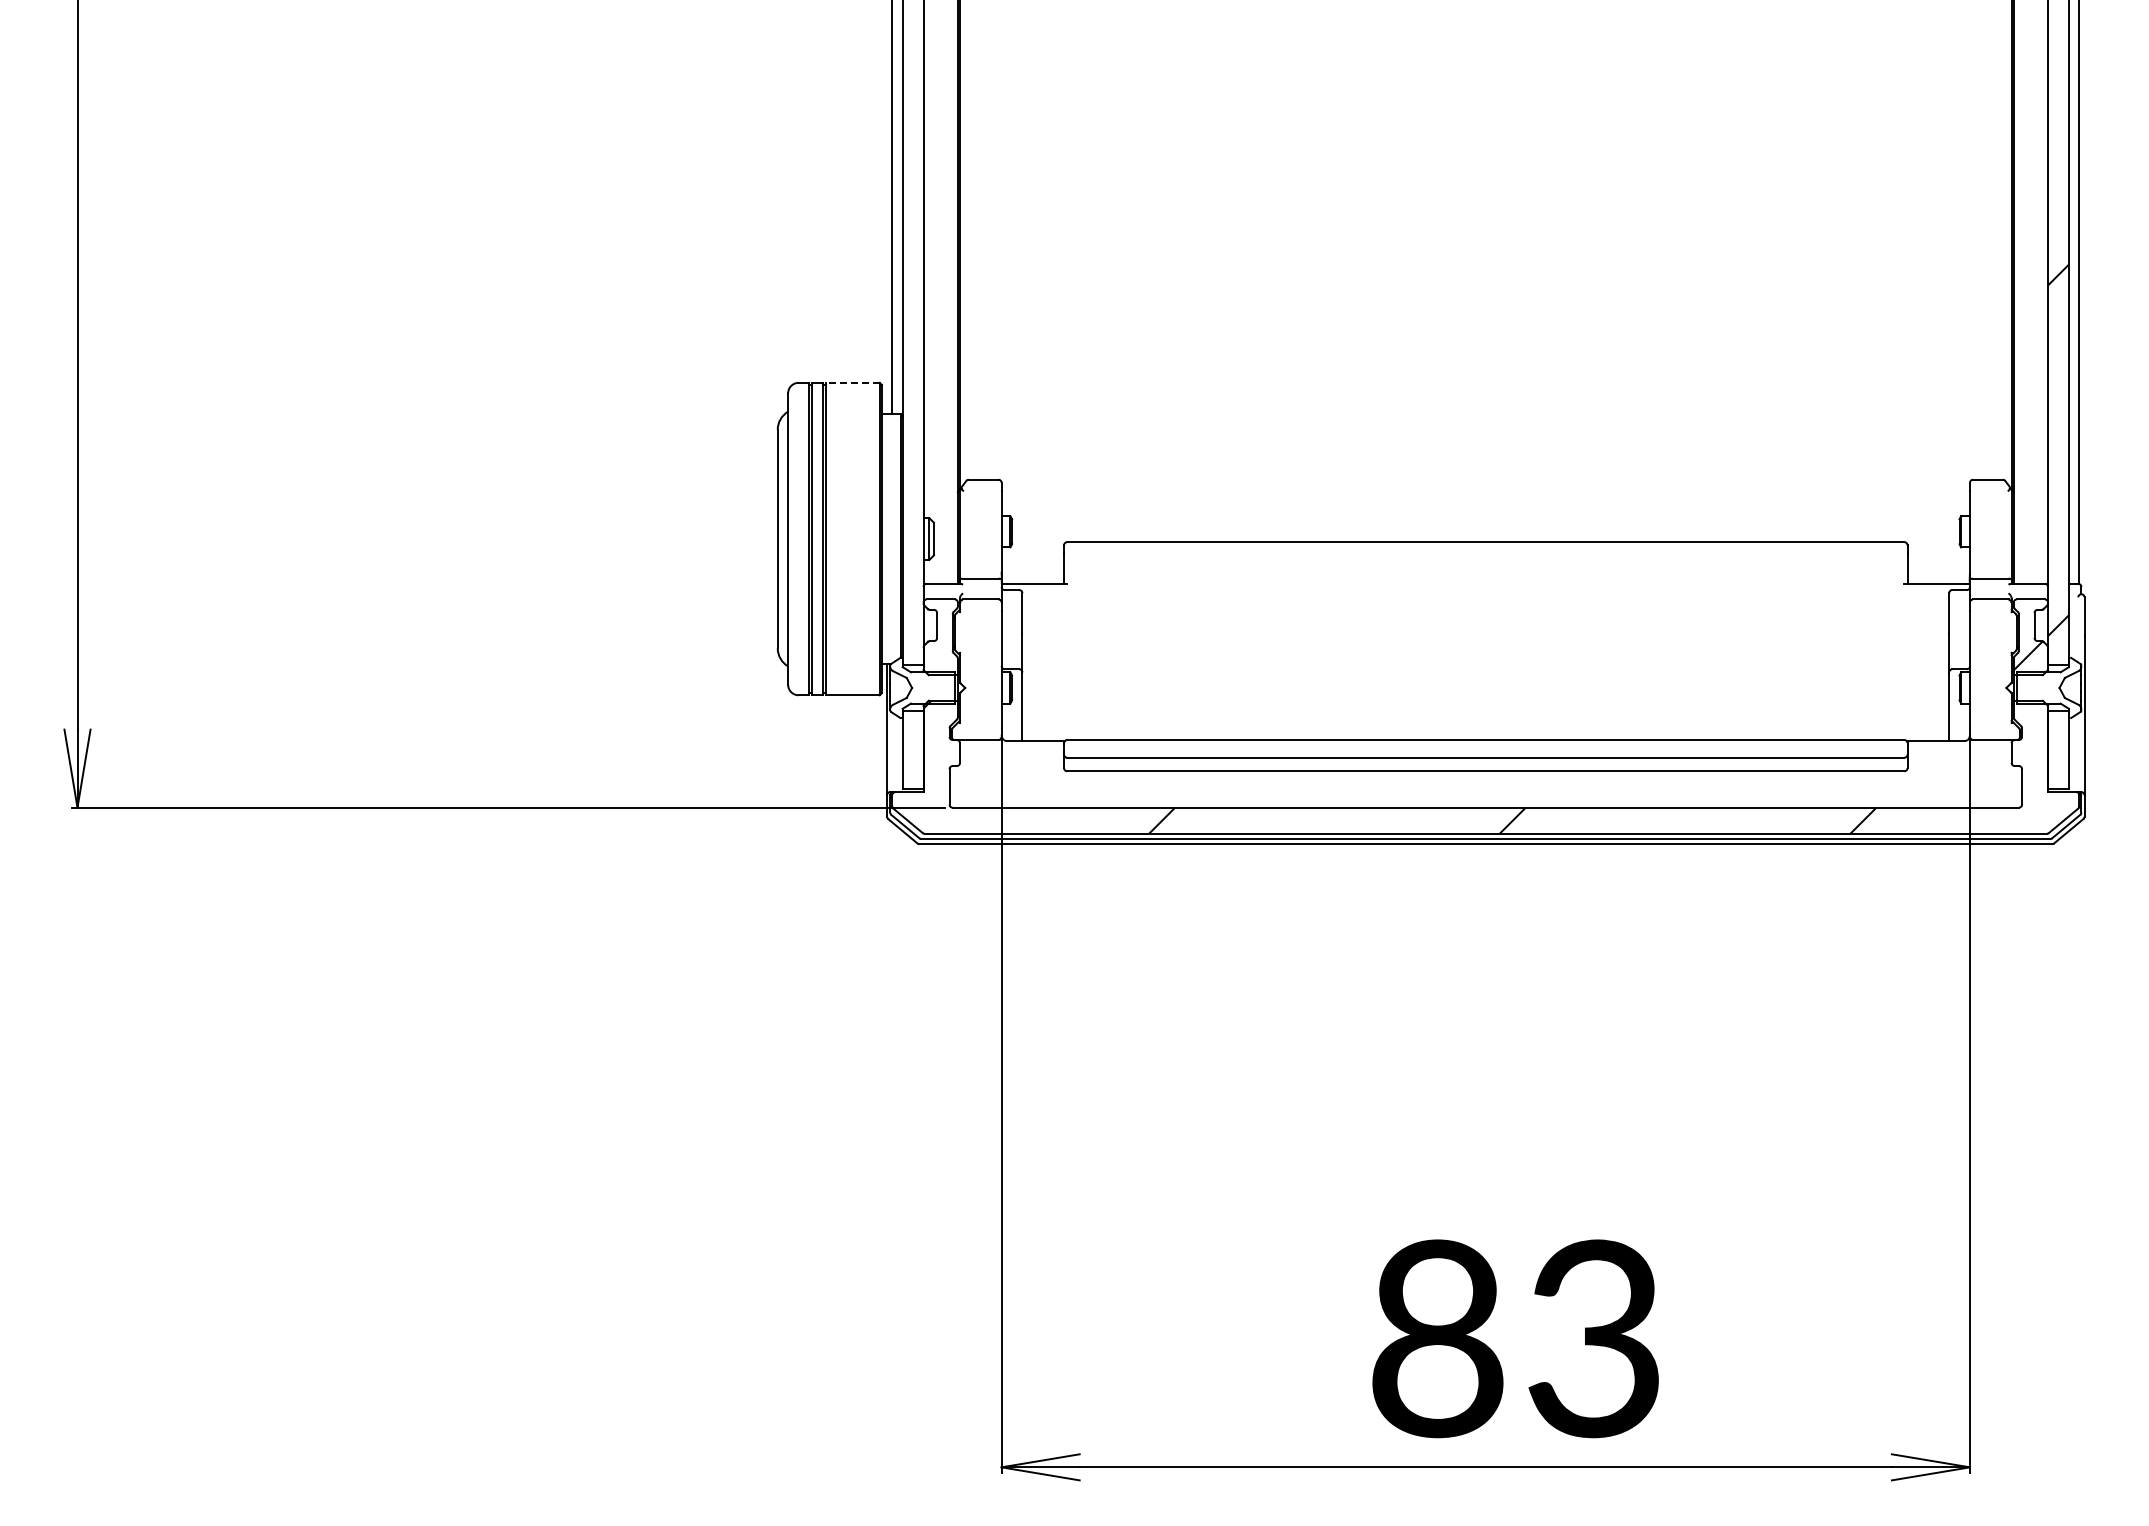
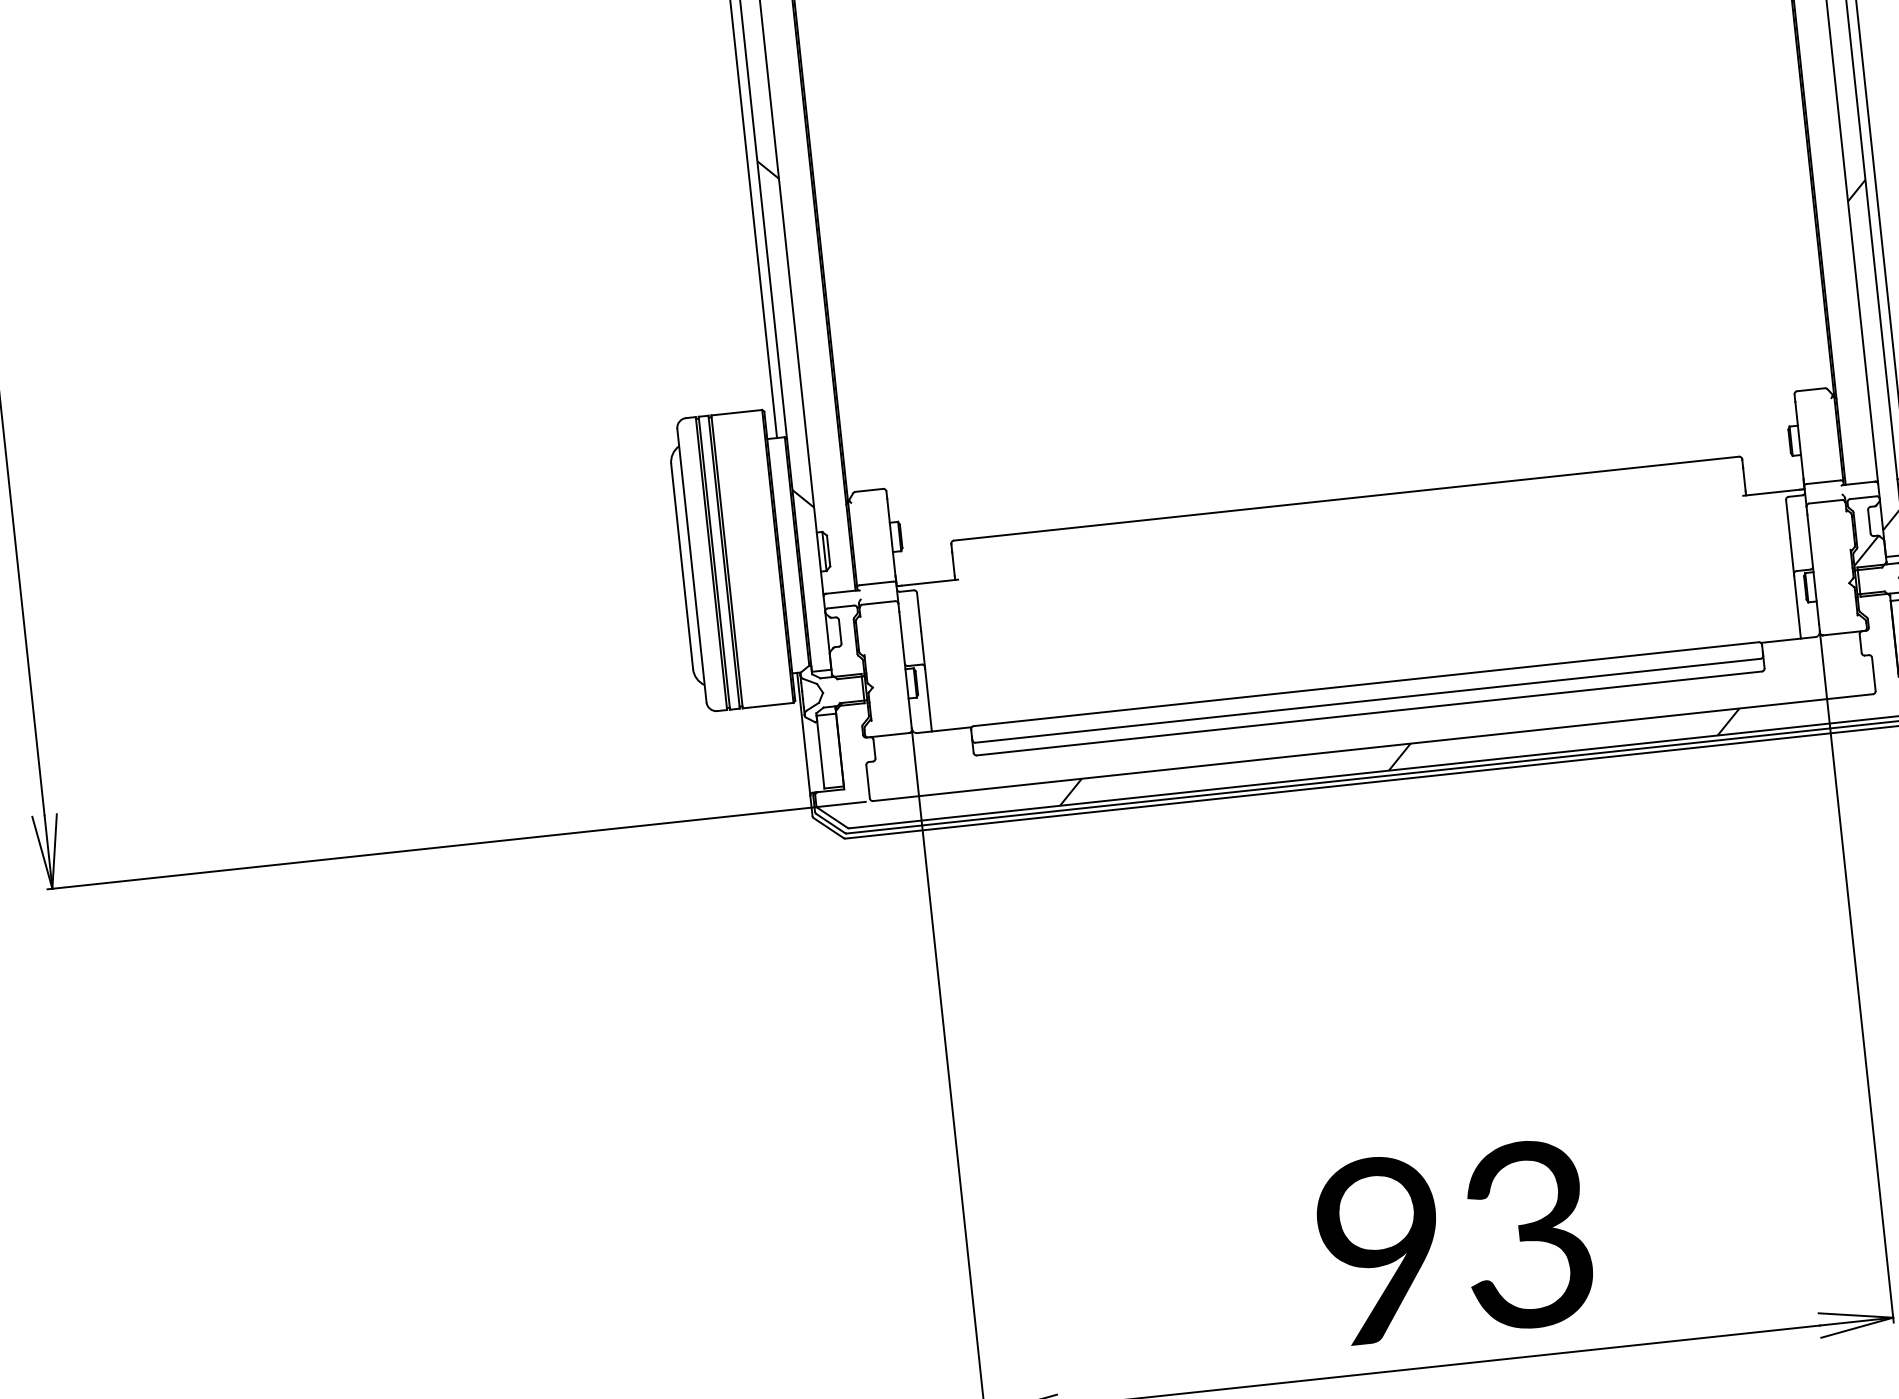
hatch: (912, 305) -> (785, 334), added
line: (852, 382) -> (736, 412), dashed -> solid
text: (1437, 1339) -> (1381, 1251), 83 -> 93

